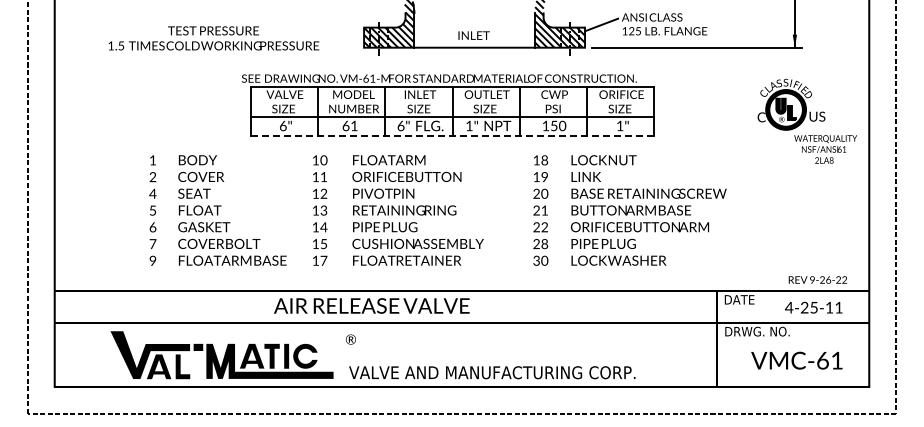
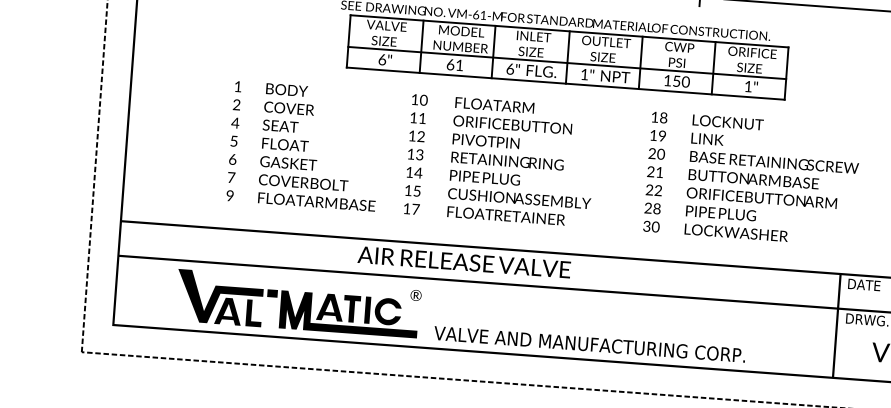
line: (452, 135) -> (565, 83), dashed -> solid
text: (350, 339) -> (415, 295), moved

